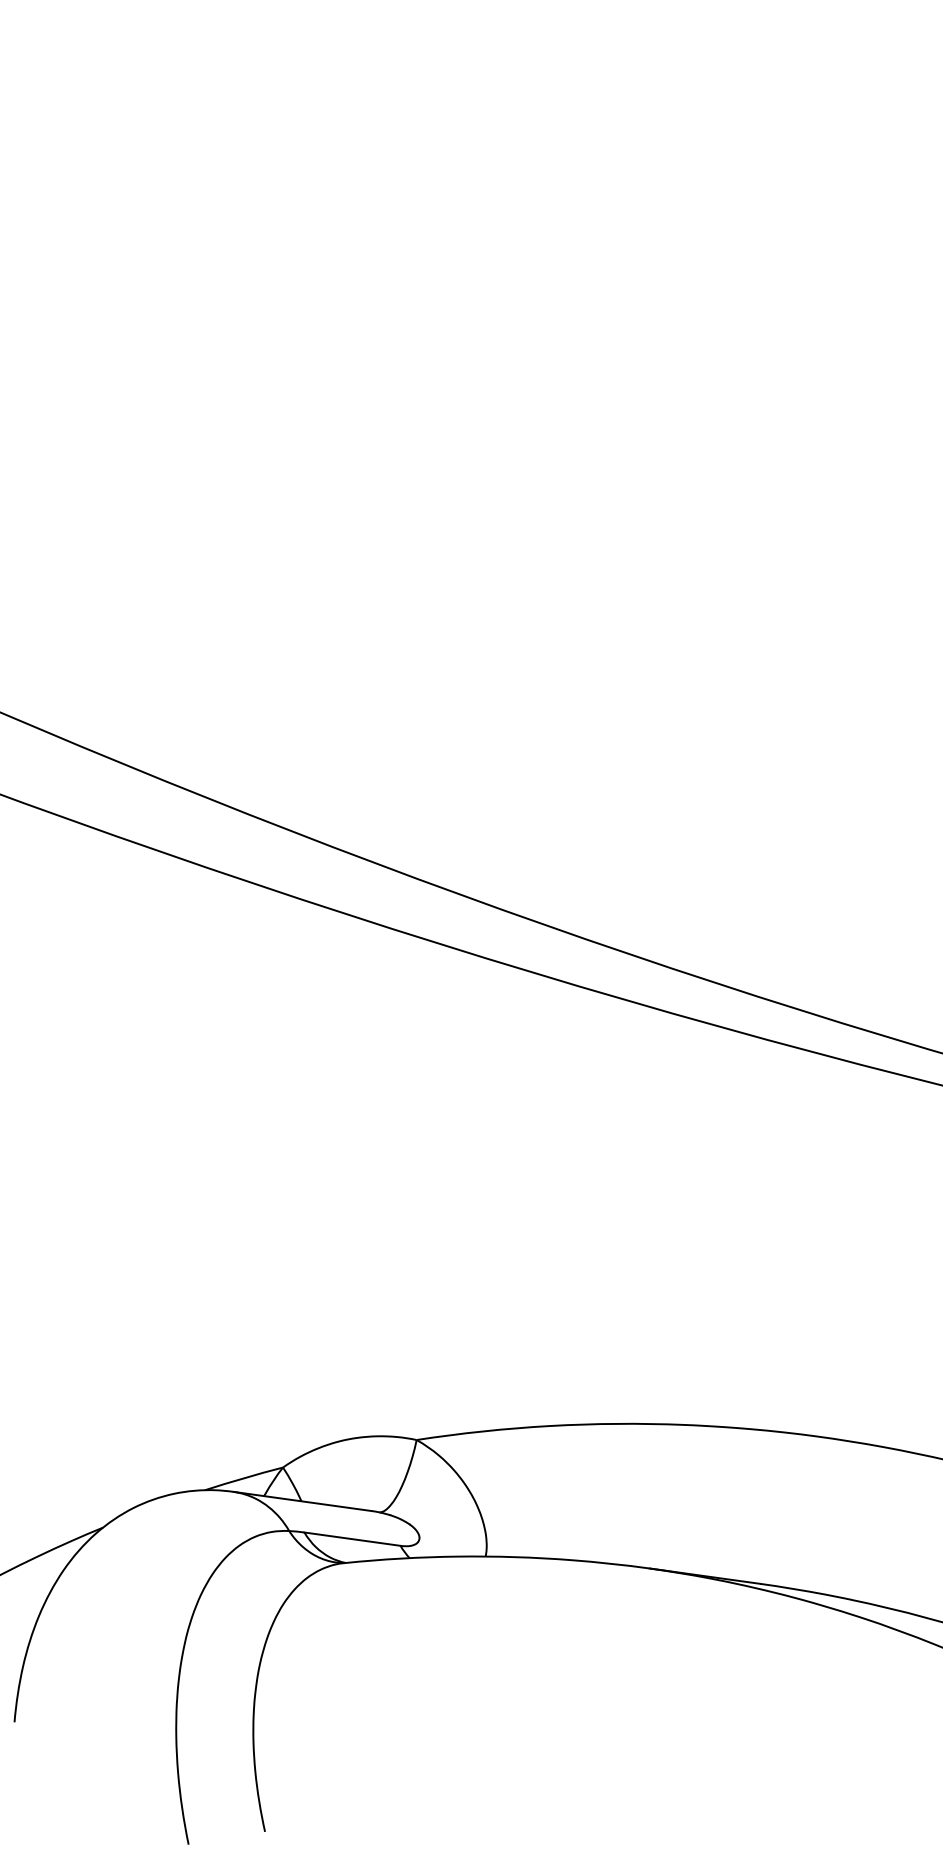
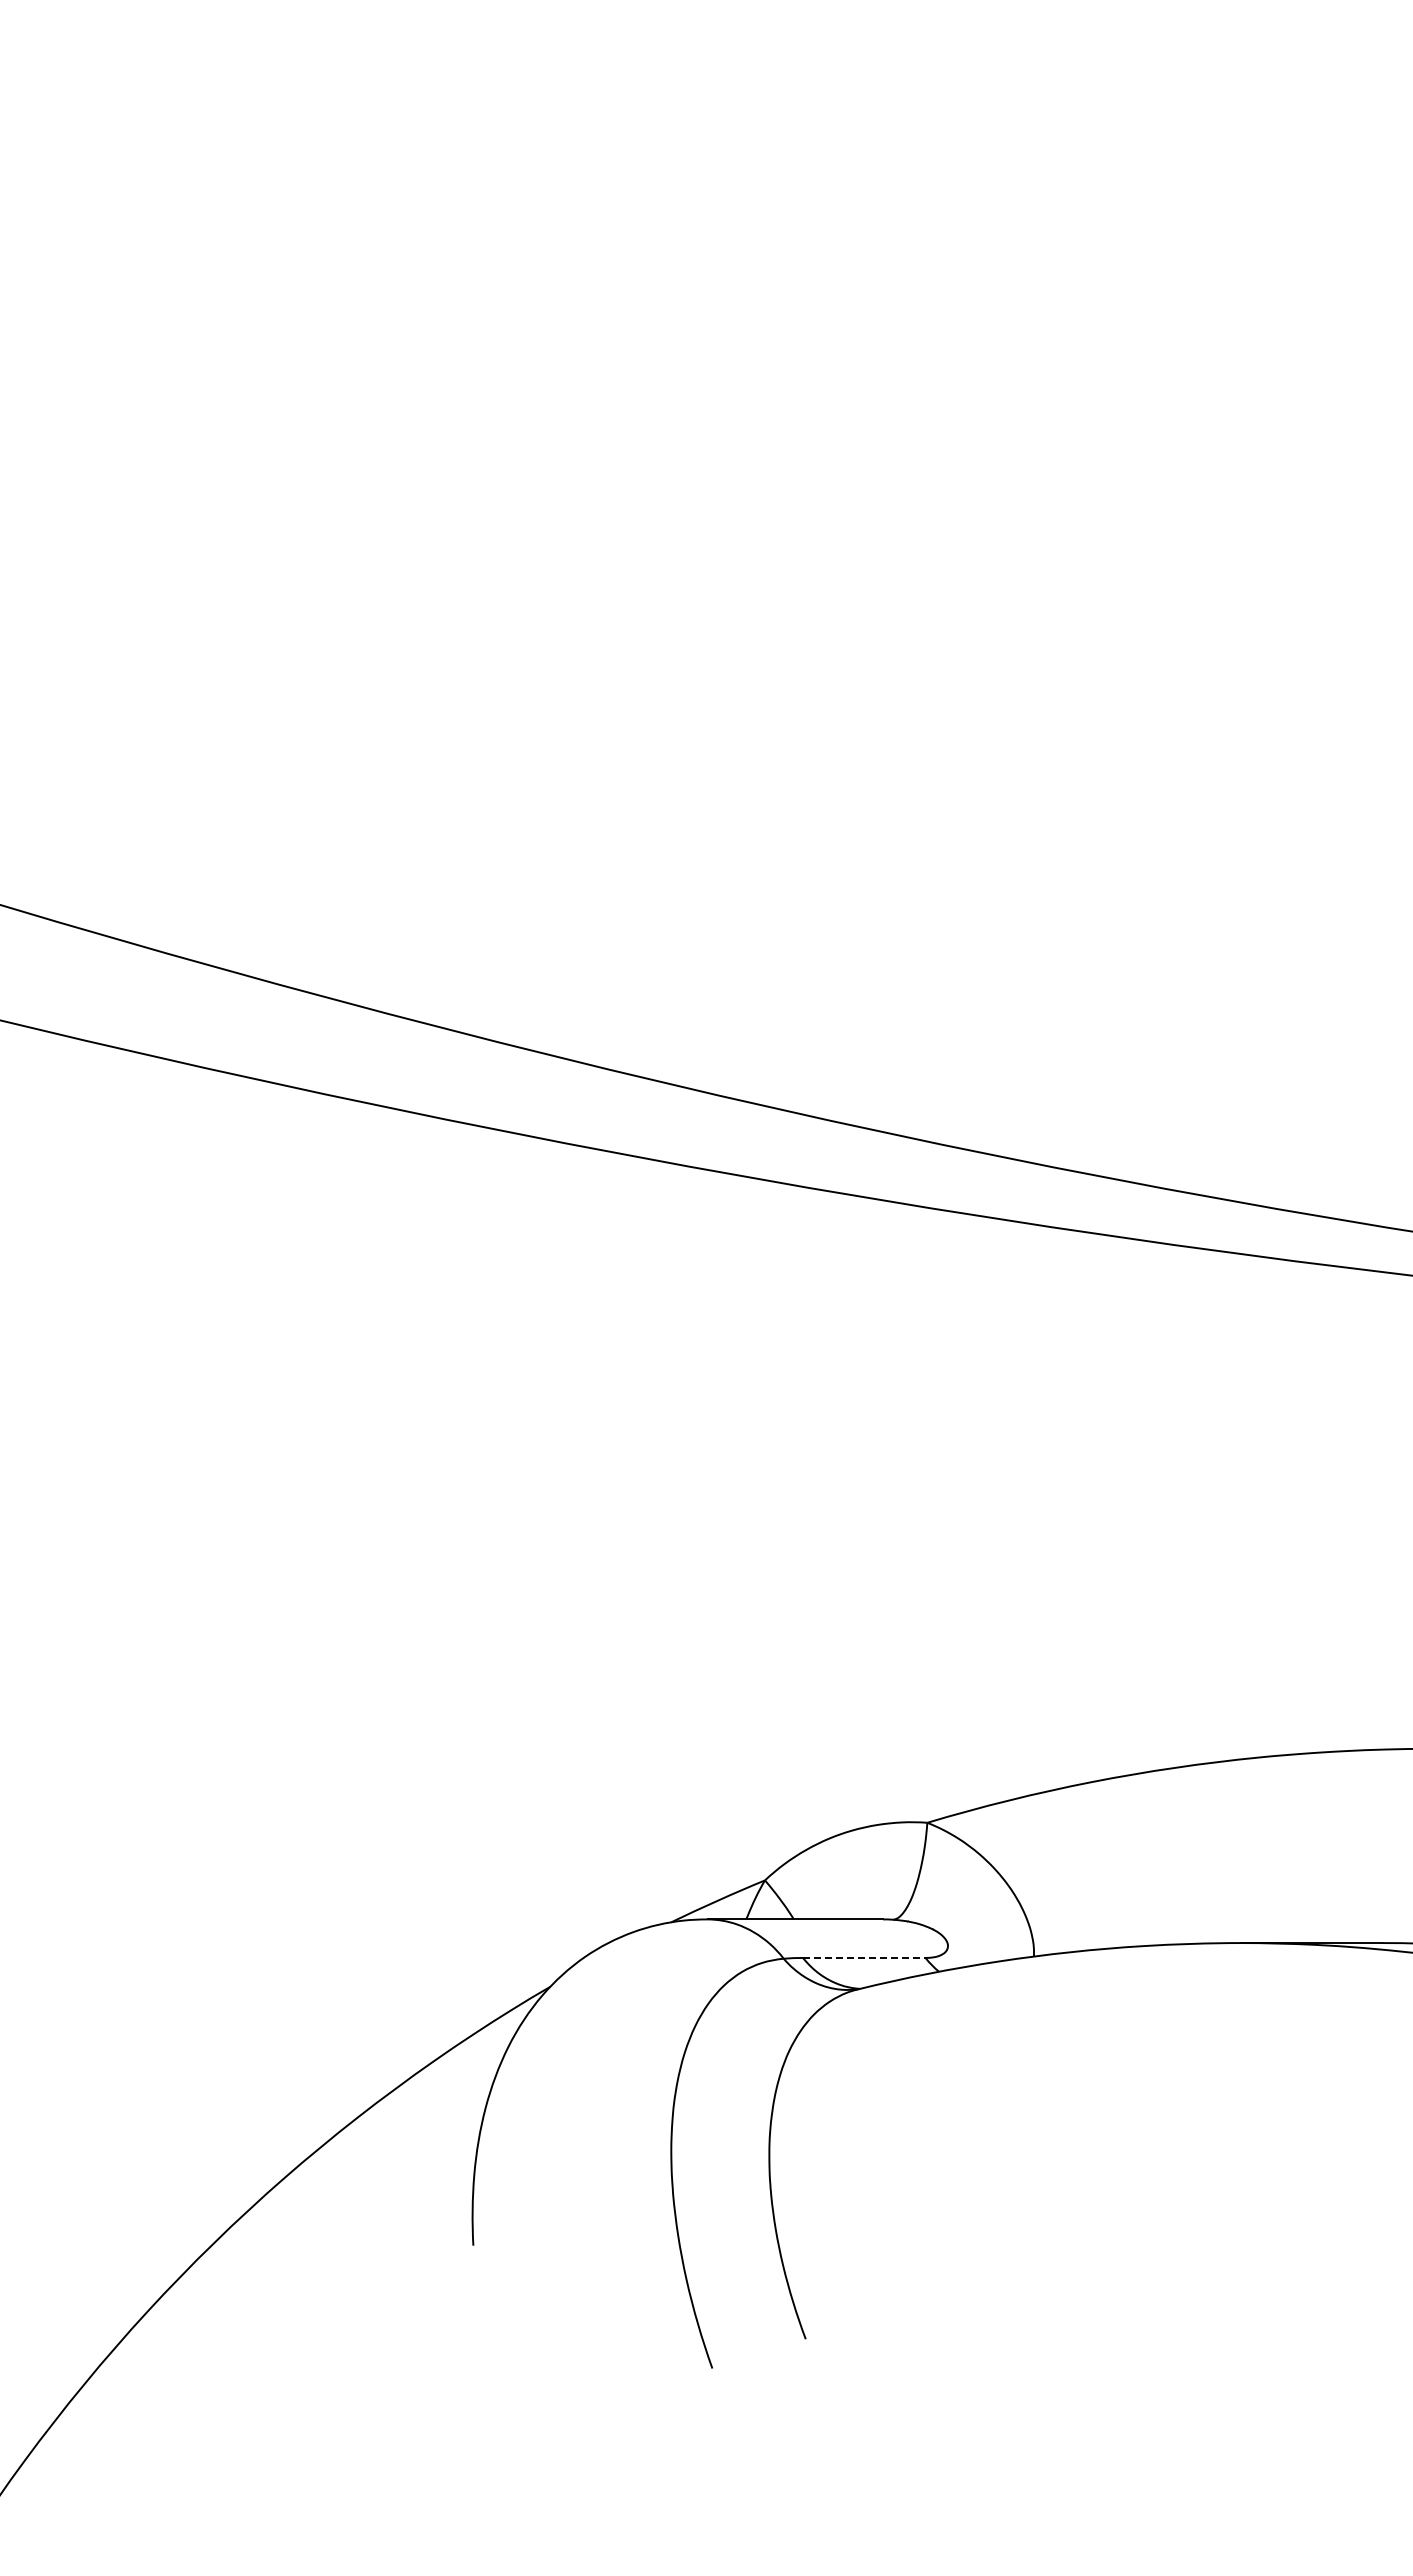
line: (352, 1538) -> (864, 1957), solid -> dashed

